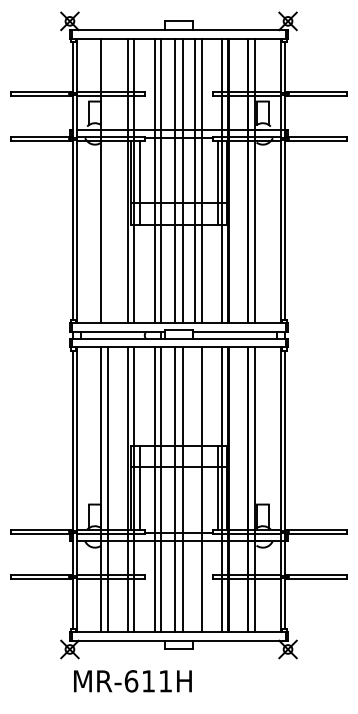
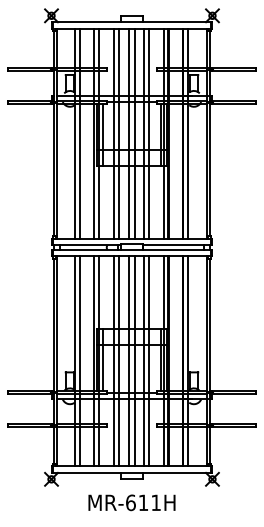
line: (107, 180) -> (79, 133), added
line: (194, 489) -> (143, 361), added
text: (132, 680) -> (131, 502), moved

